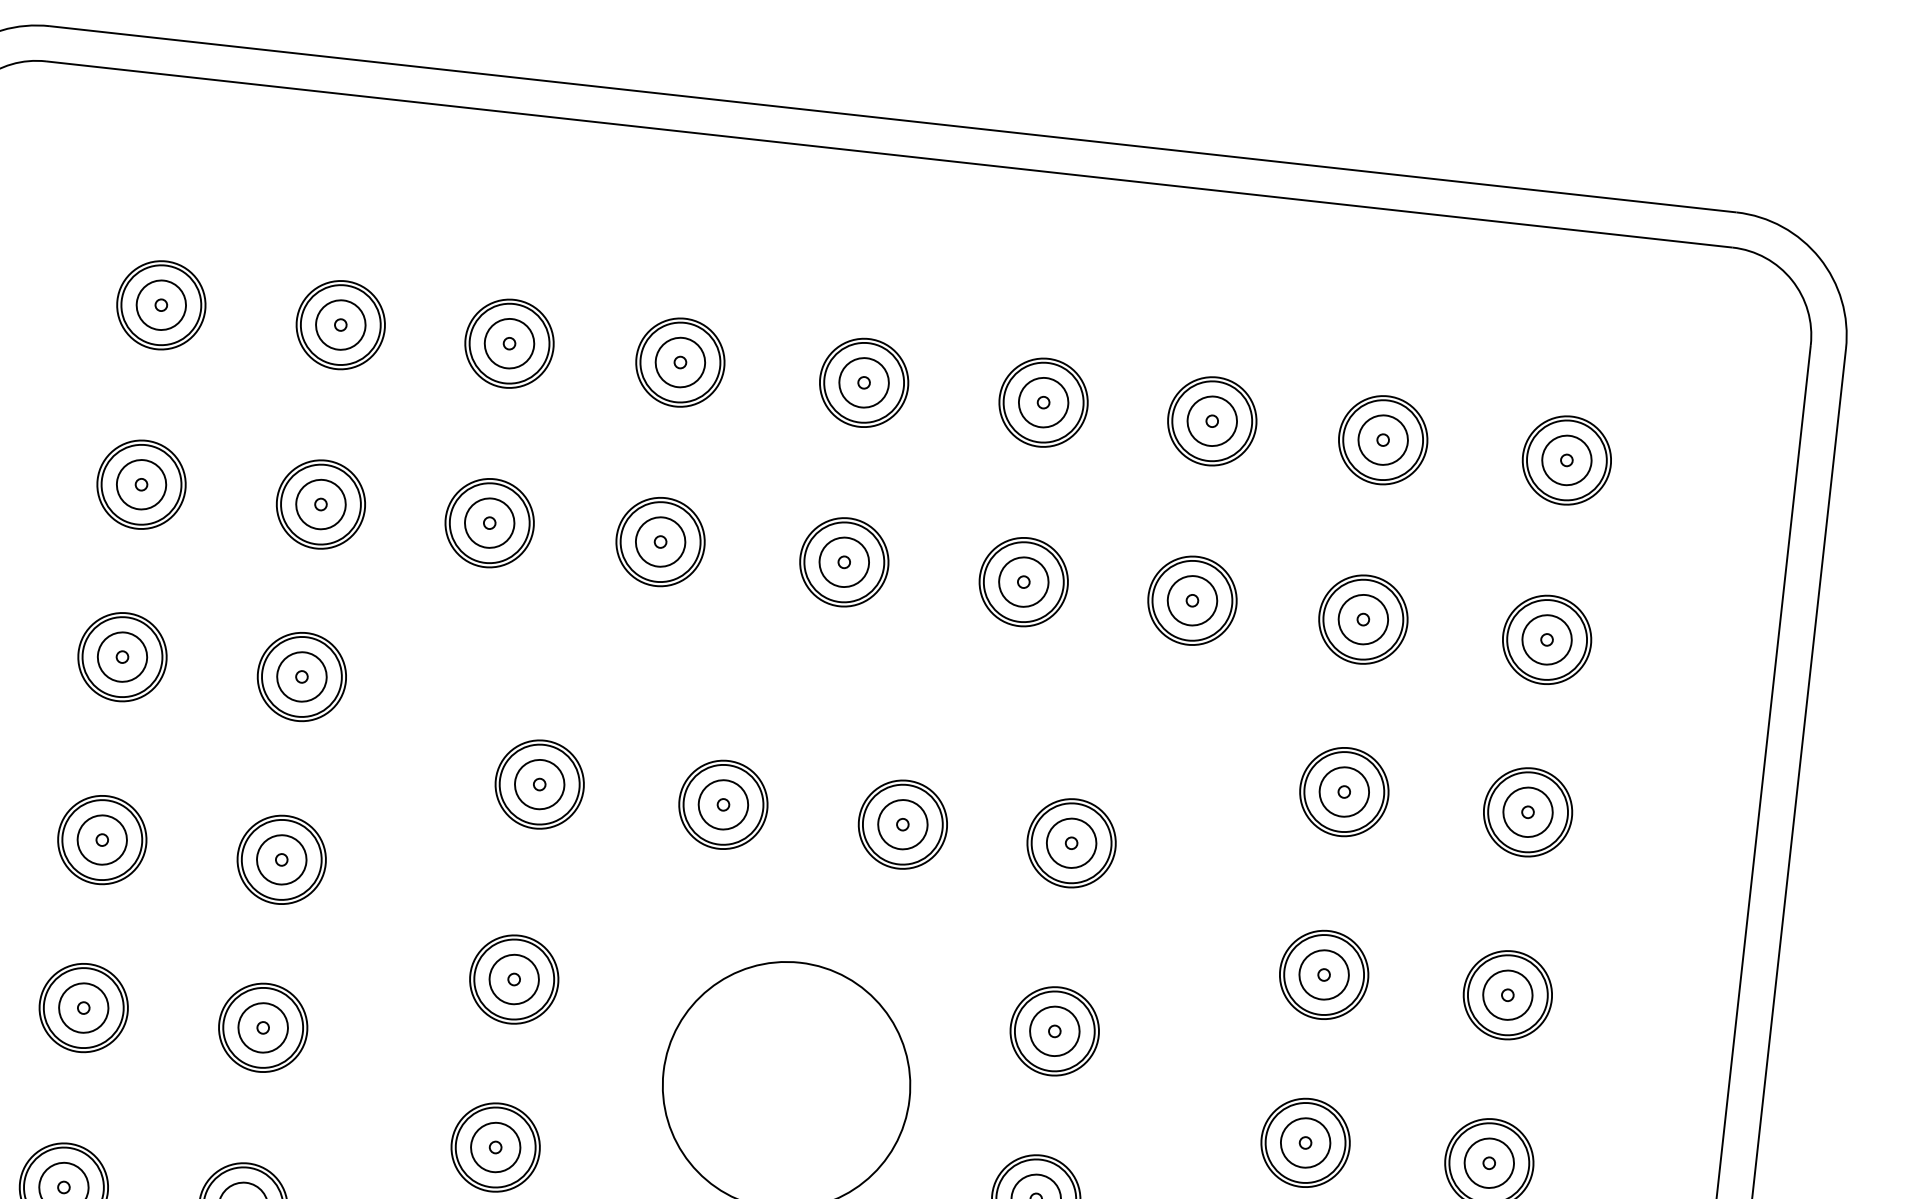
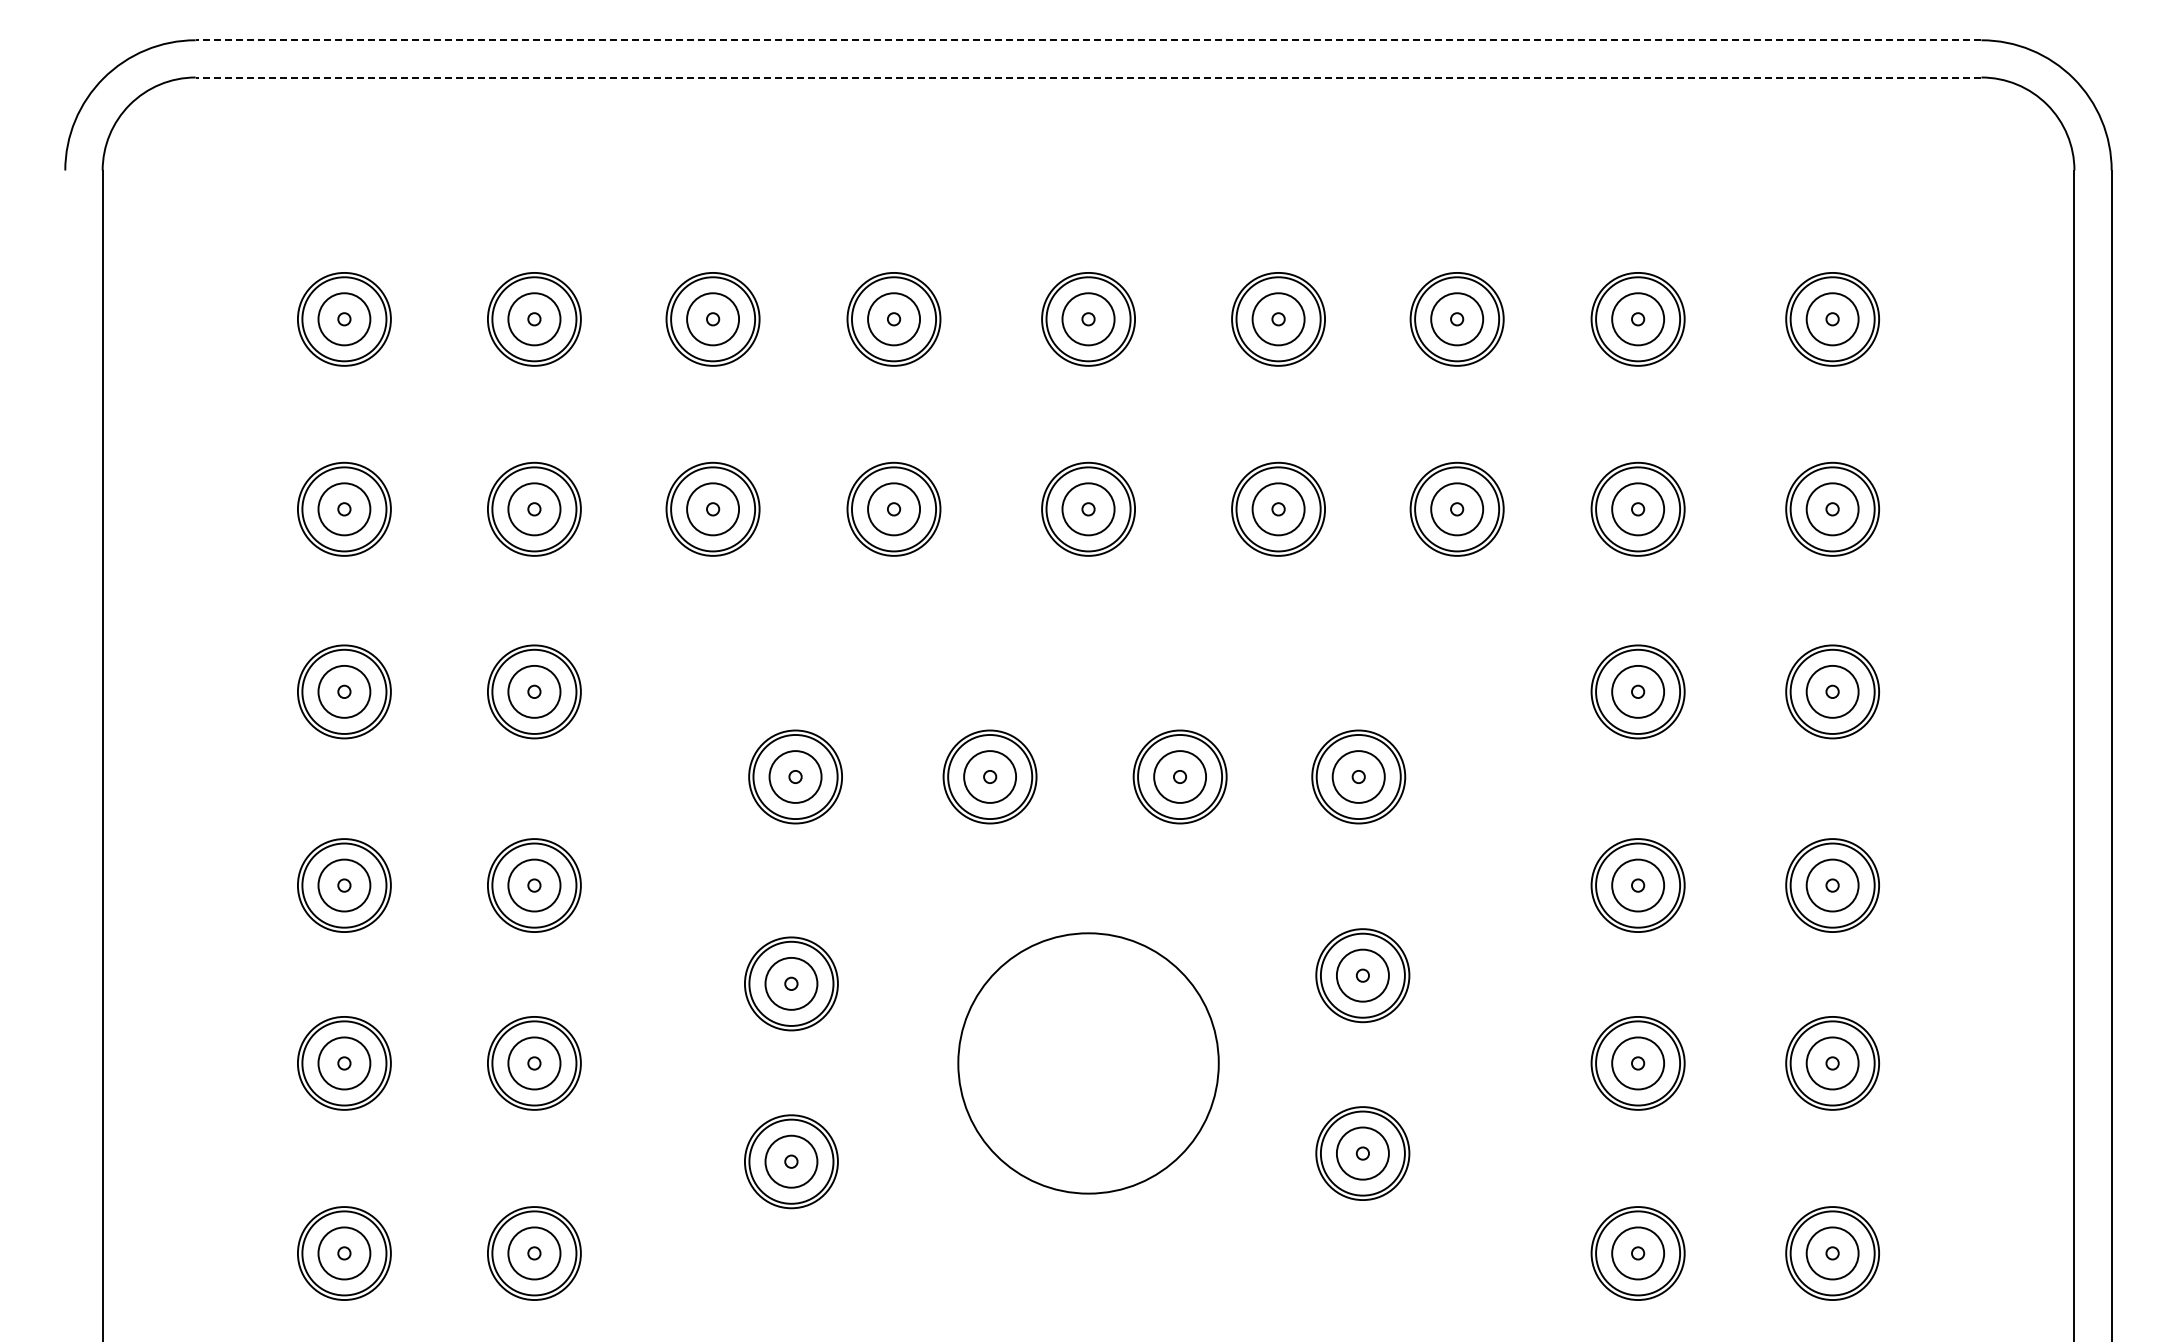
line: (893, 119) -> (1088, 40), solid -> dashed
line: (889, 154) -> (1088, 77), solid -> dashed

